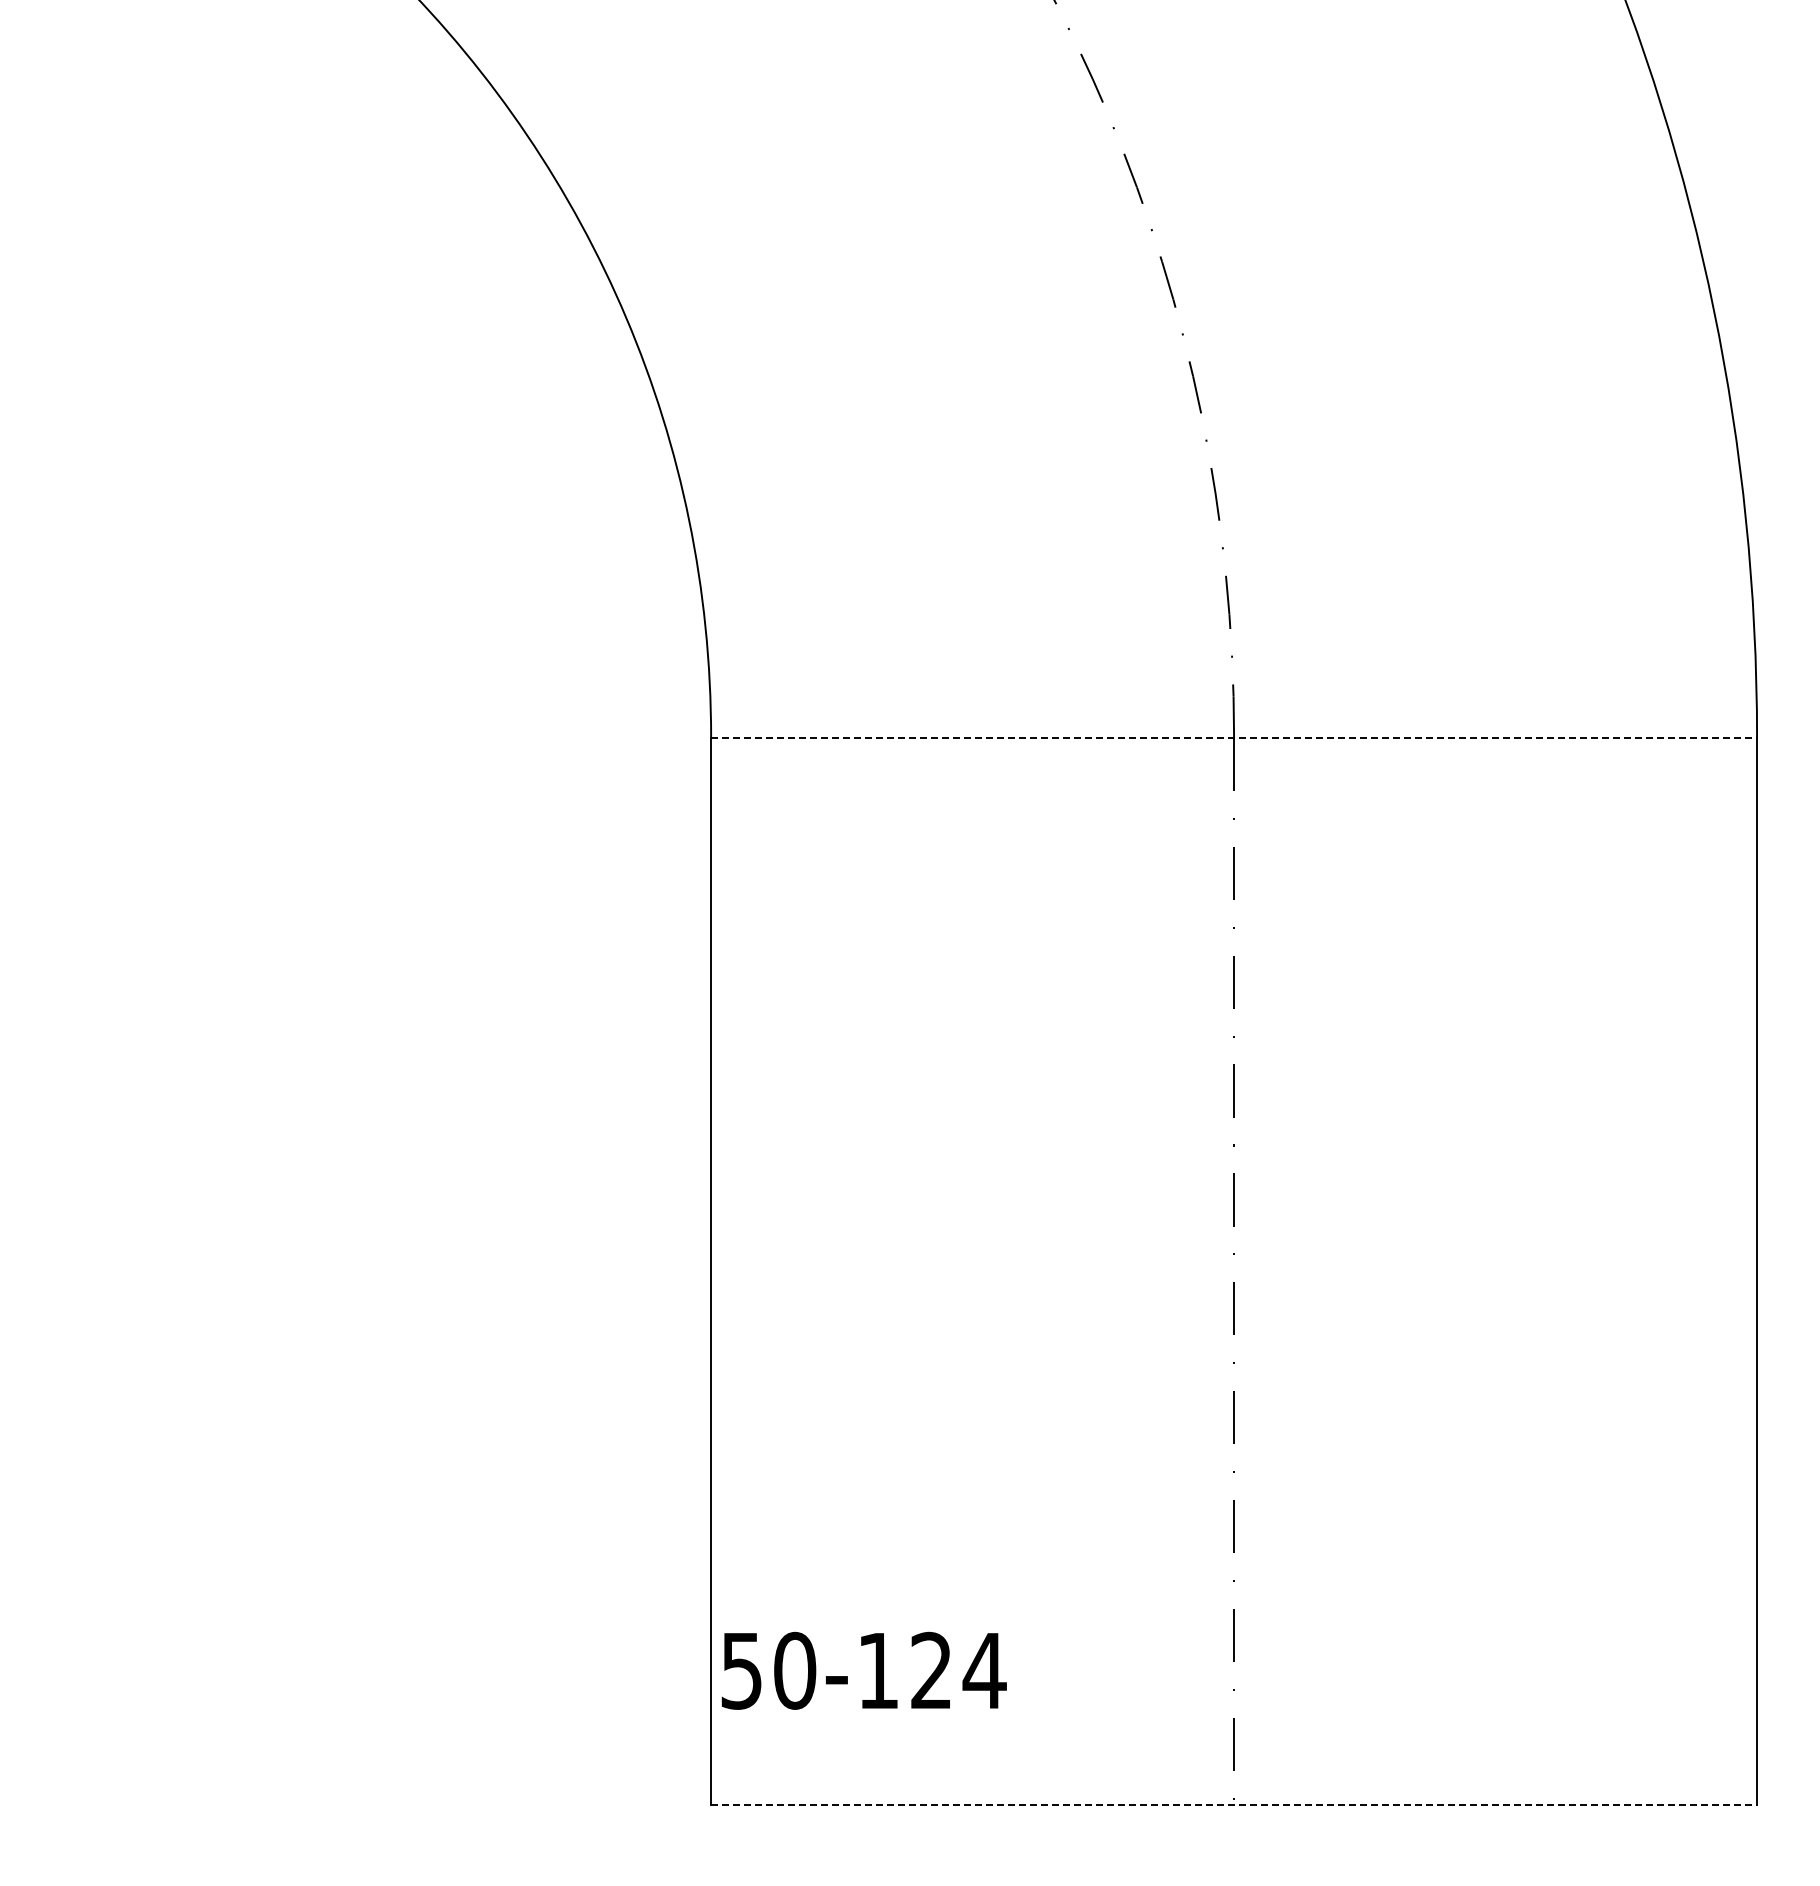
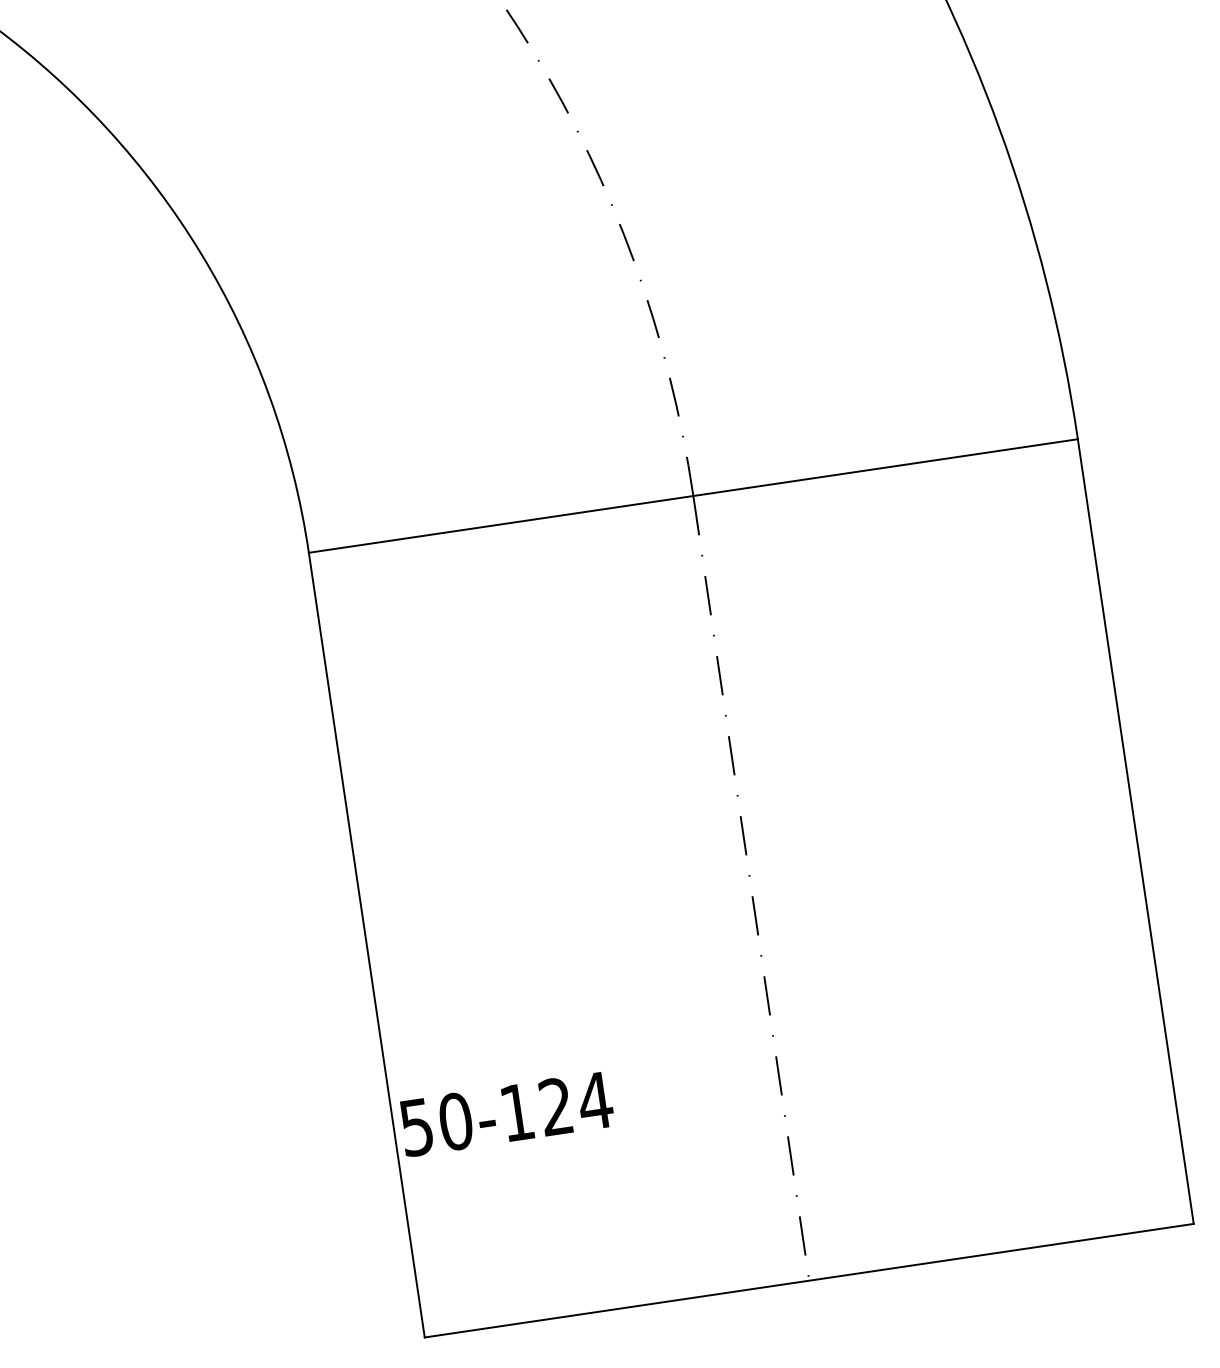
line: (1234, 737) -> (693, 495), dashed -> solid
text: (863, 1670) -> (506, 1113), moved
line: (1234, 1805) -> (809, 1280), dashed -> solid

